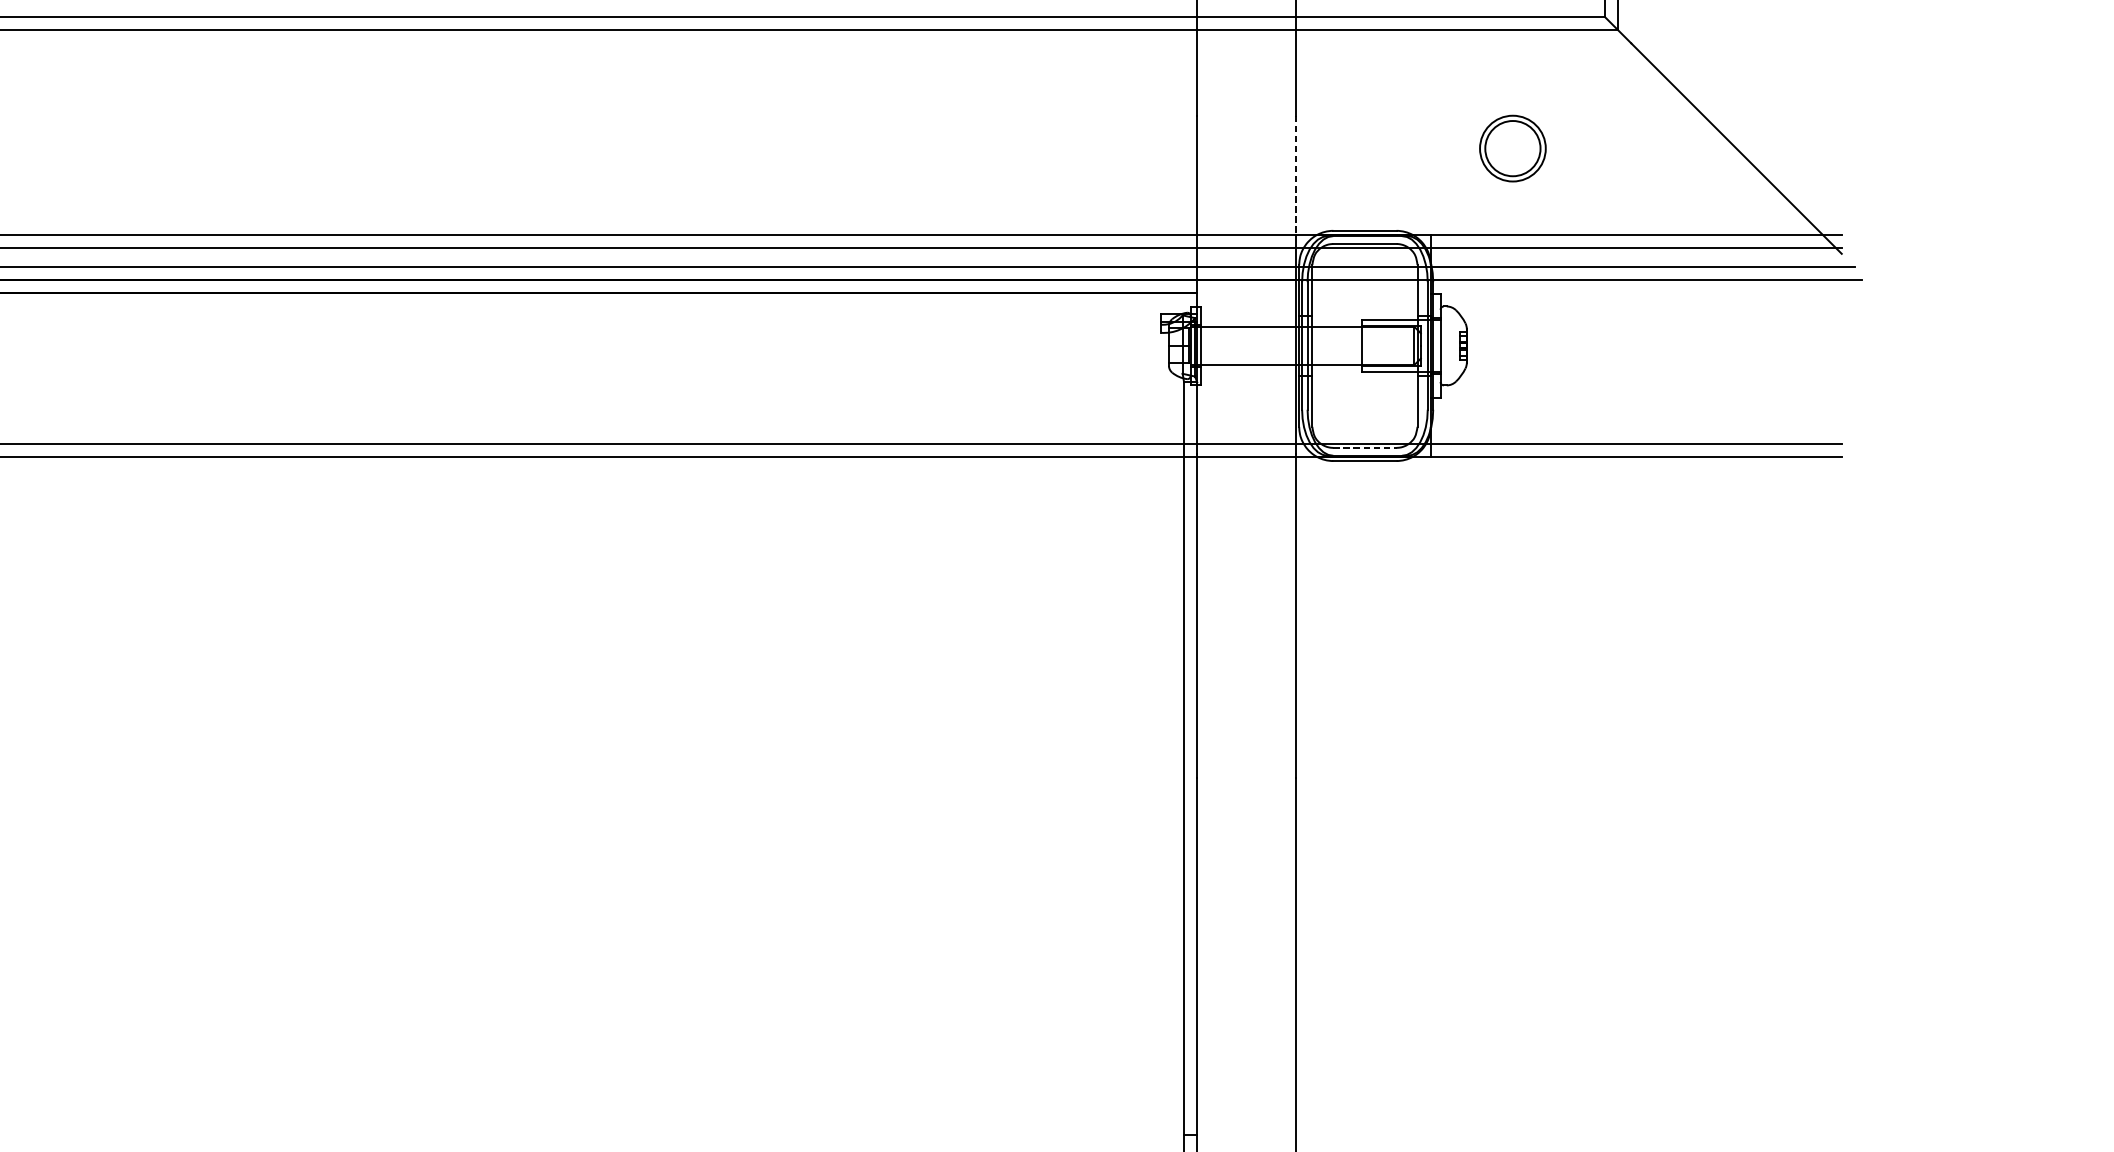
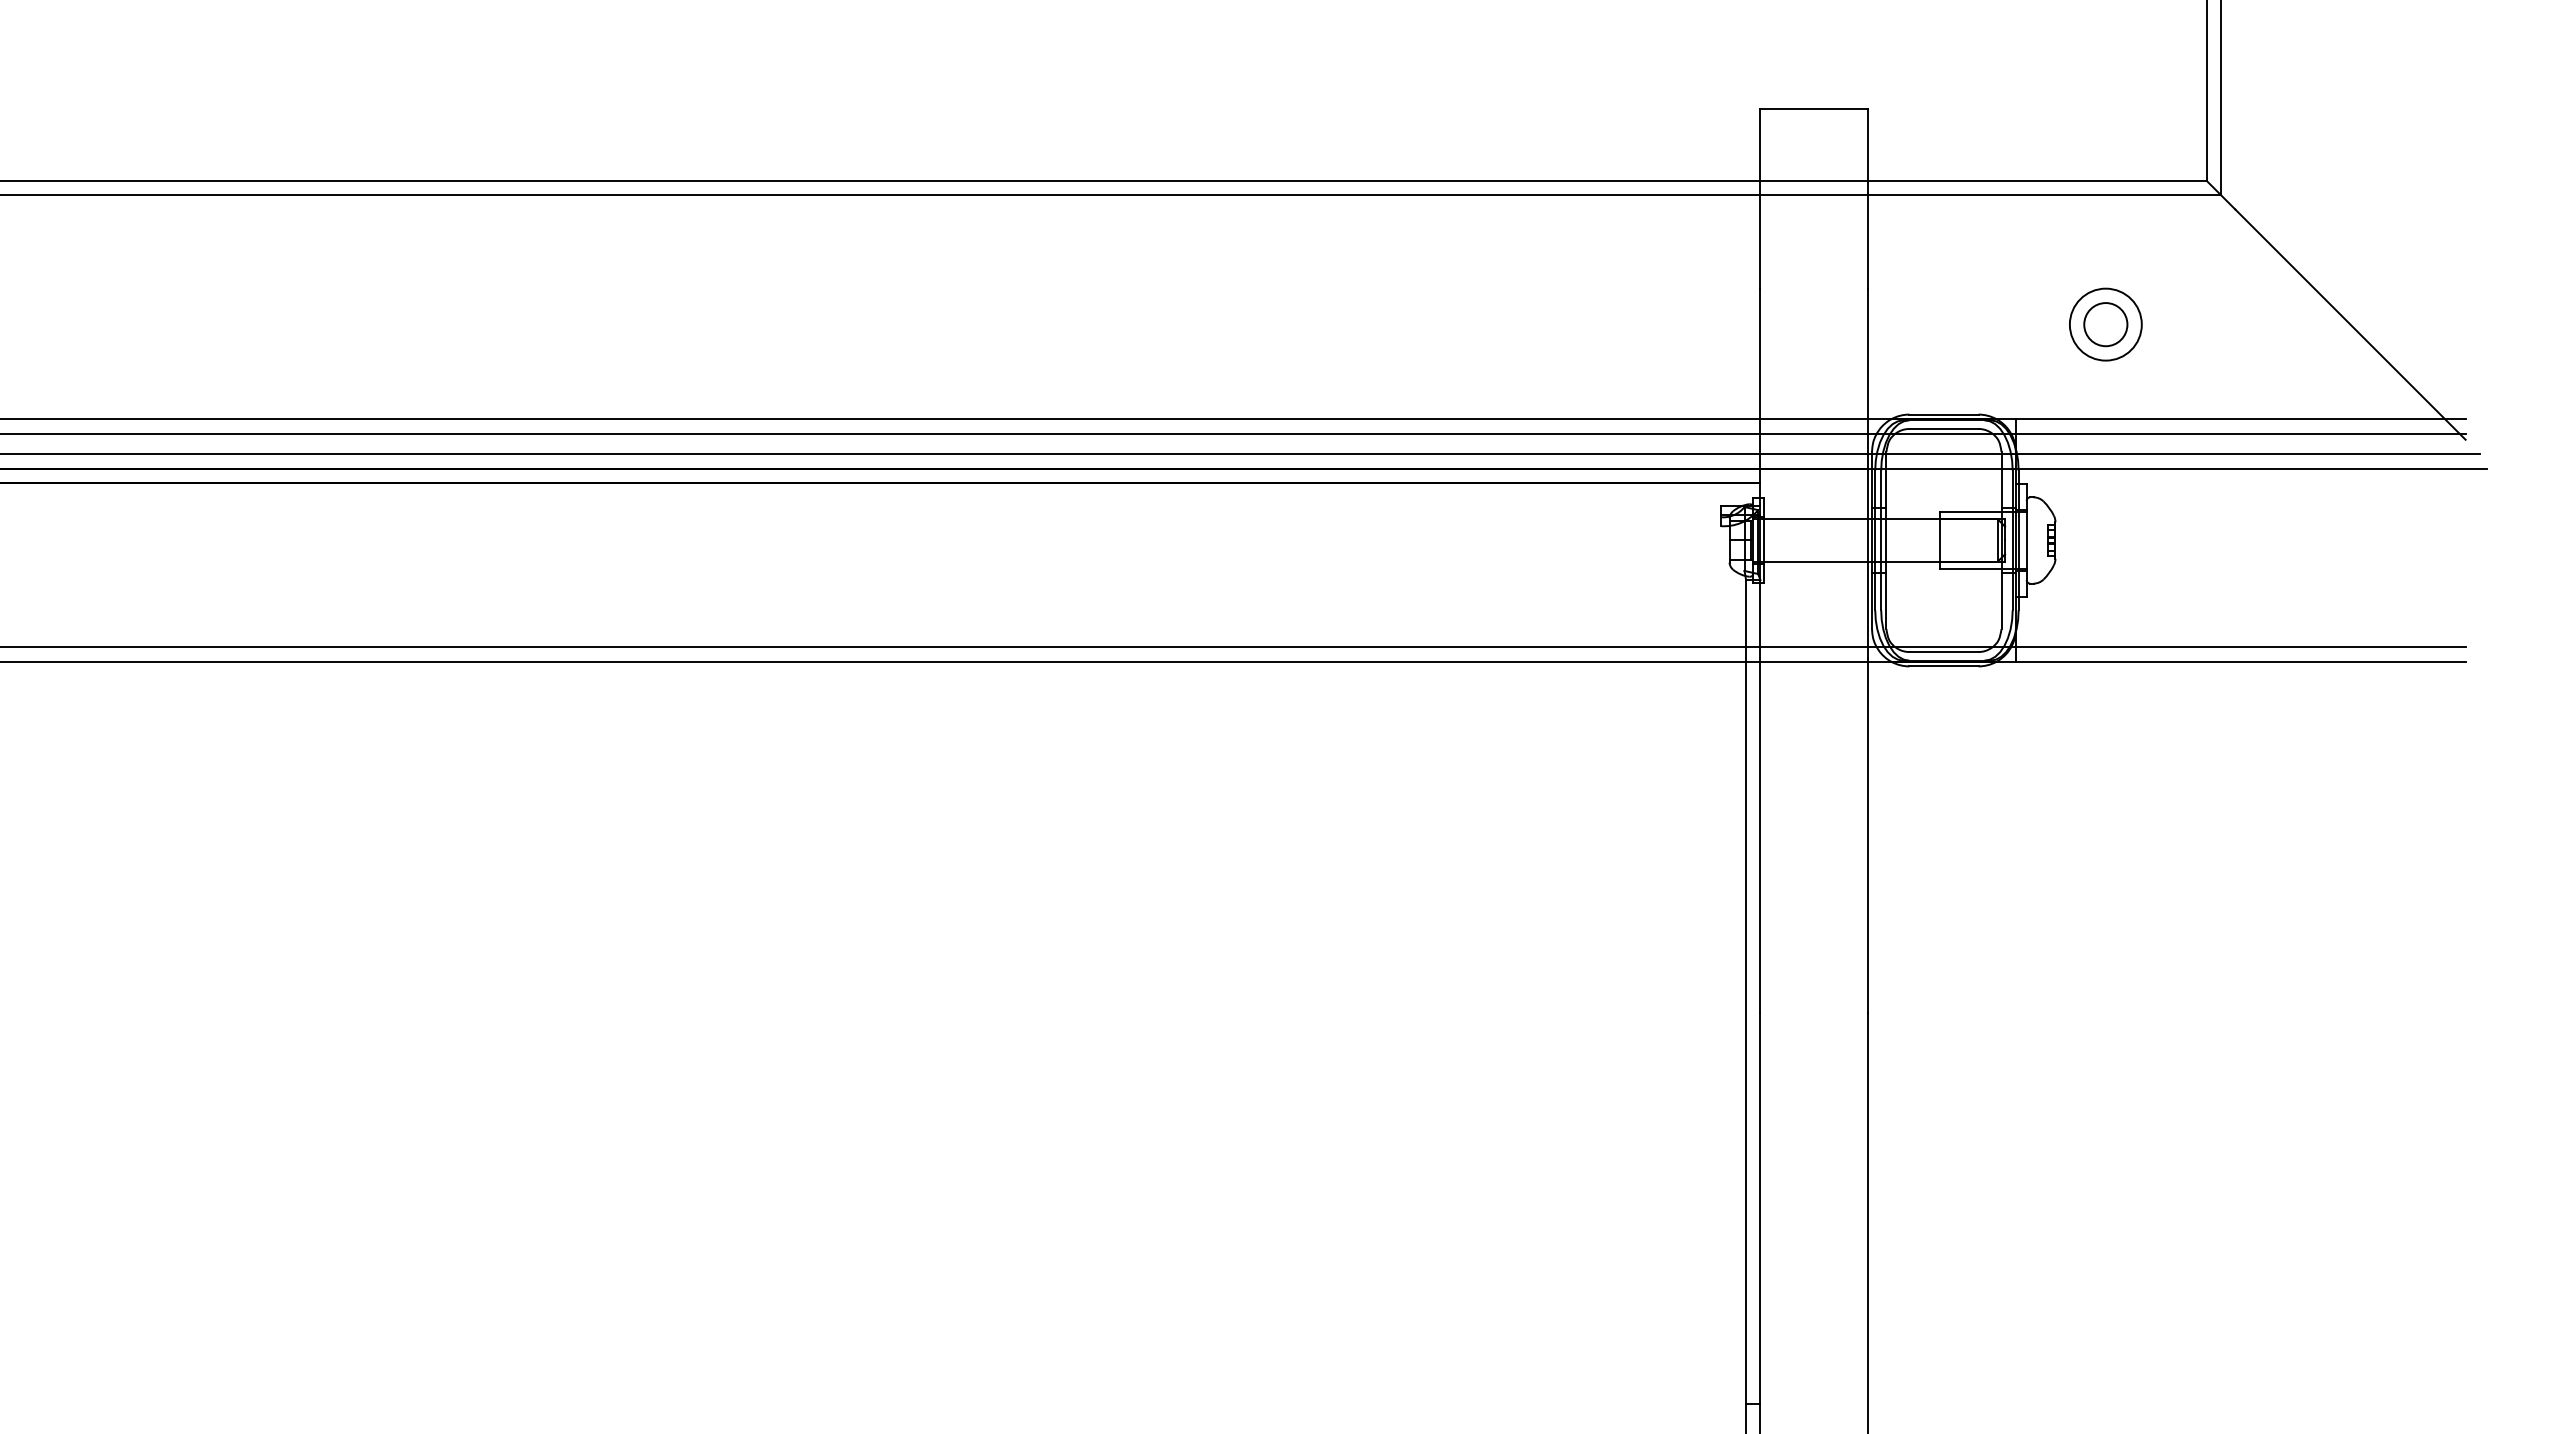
circle: (1512, 148) -> (2105, 324), size x0.71
line: (1295, 175) -> (1868, 354), dashed -> solid
line: (1364, 448) -> (1943, 652), dashed -> solid

